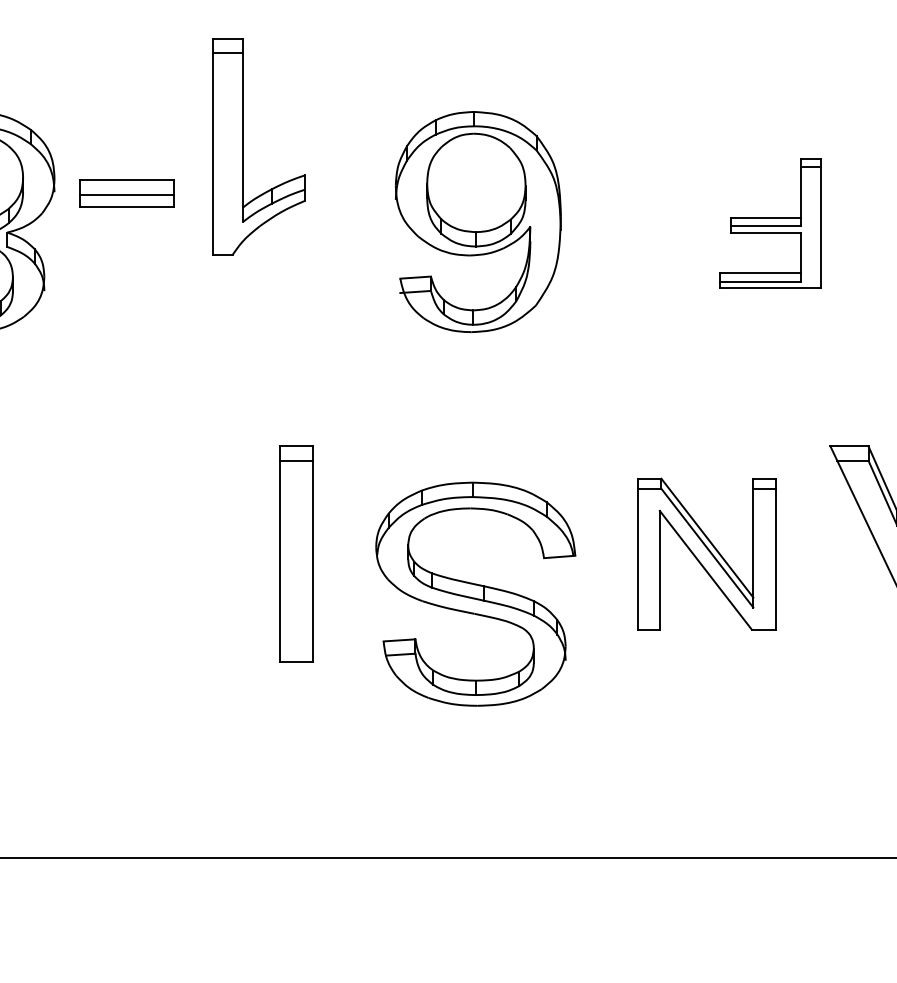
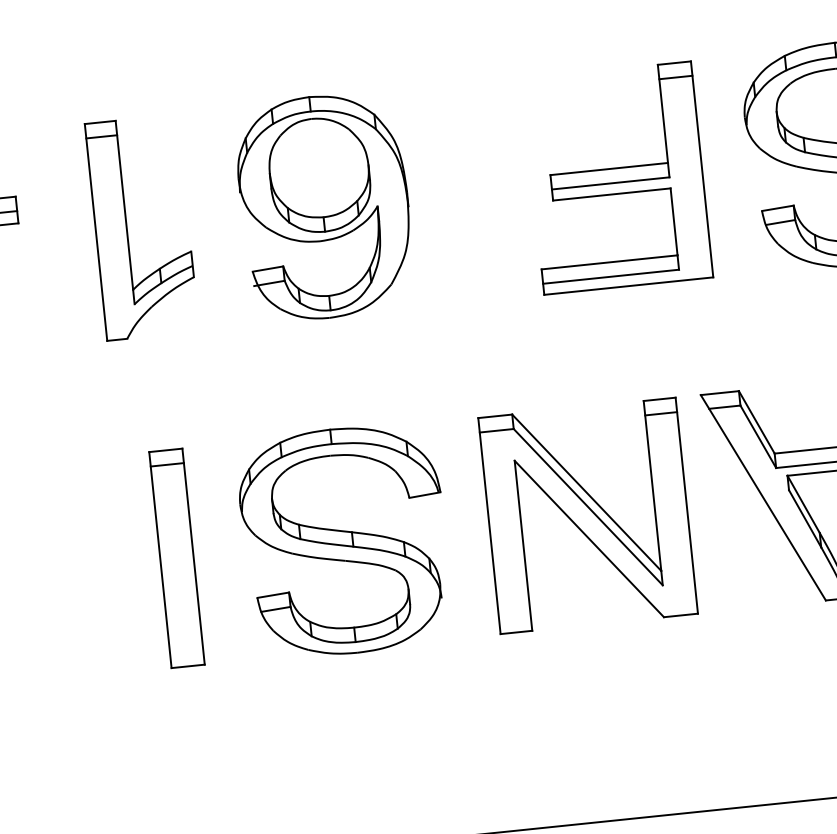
part: (243, 146) -> (127, 228), moved
part: (770, 223) -> (617, 178), size x1.67
part: (706, 554) -> (587, 516), size x1.43
part: (475, 593) -> (344, 540), moved

